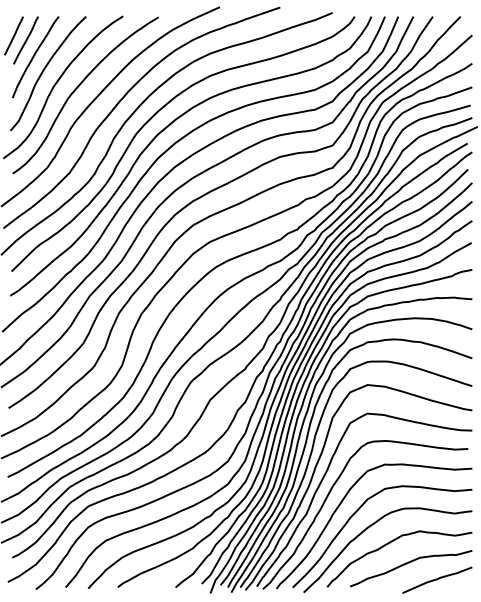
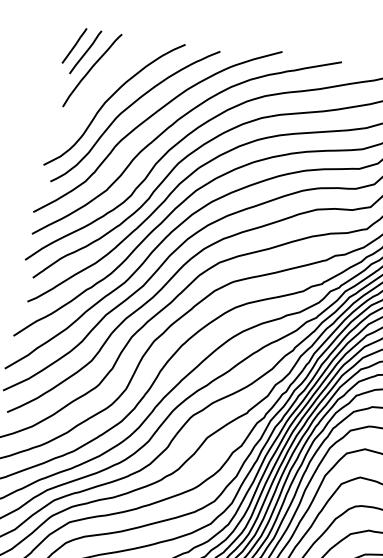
curve: (45, 69) -> (100, 84), removed

